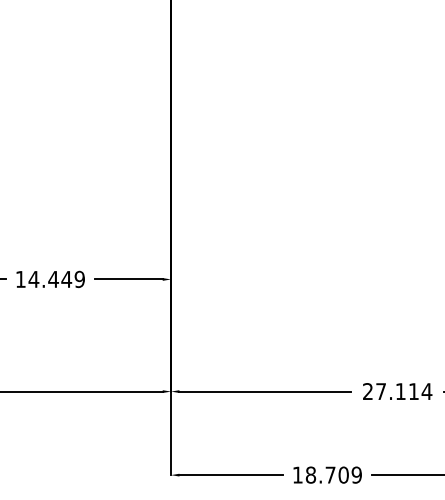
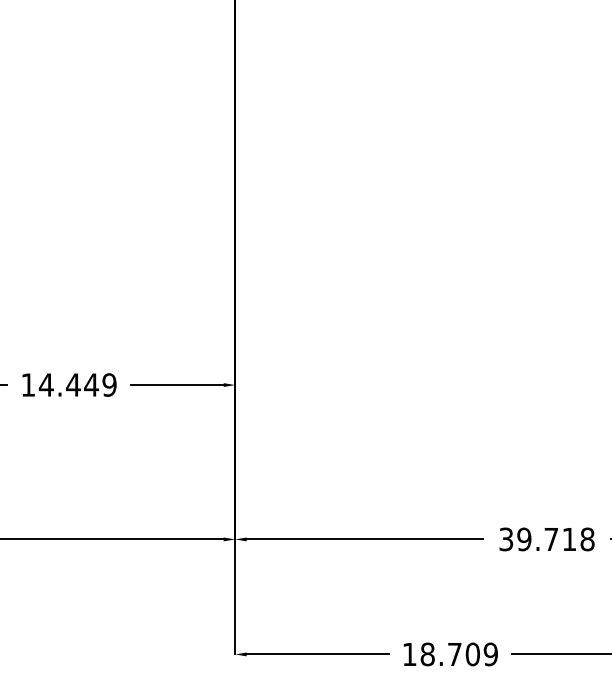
text: (397, 391) -> (546, 539), 27.114 -> 39.718

